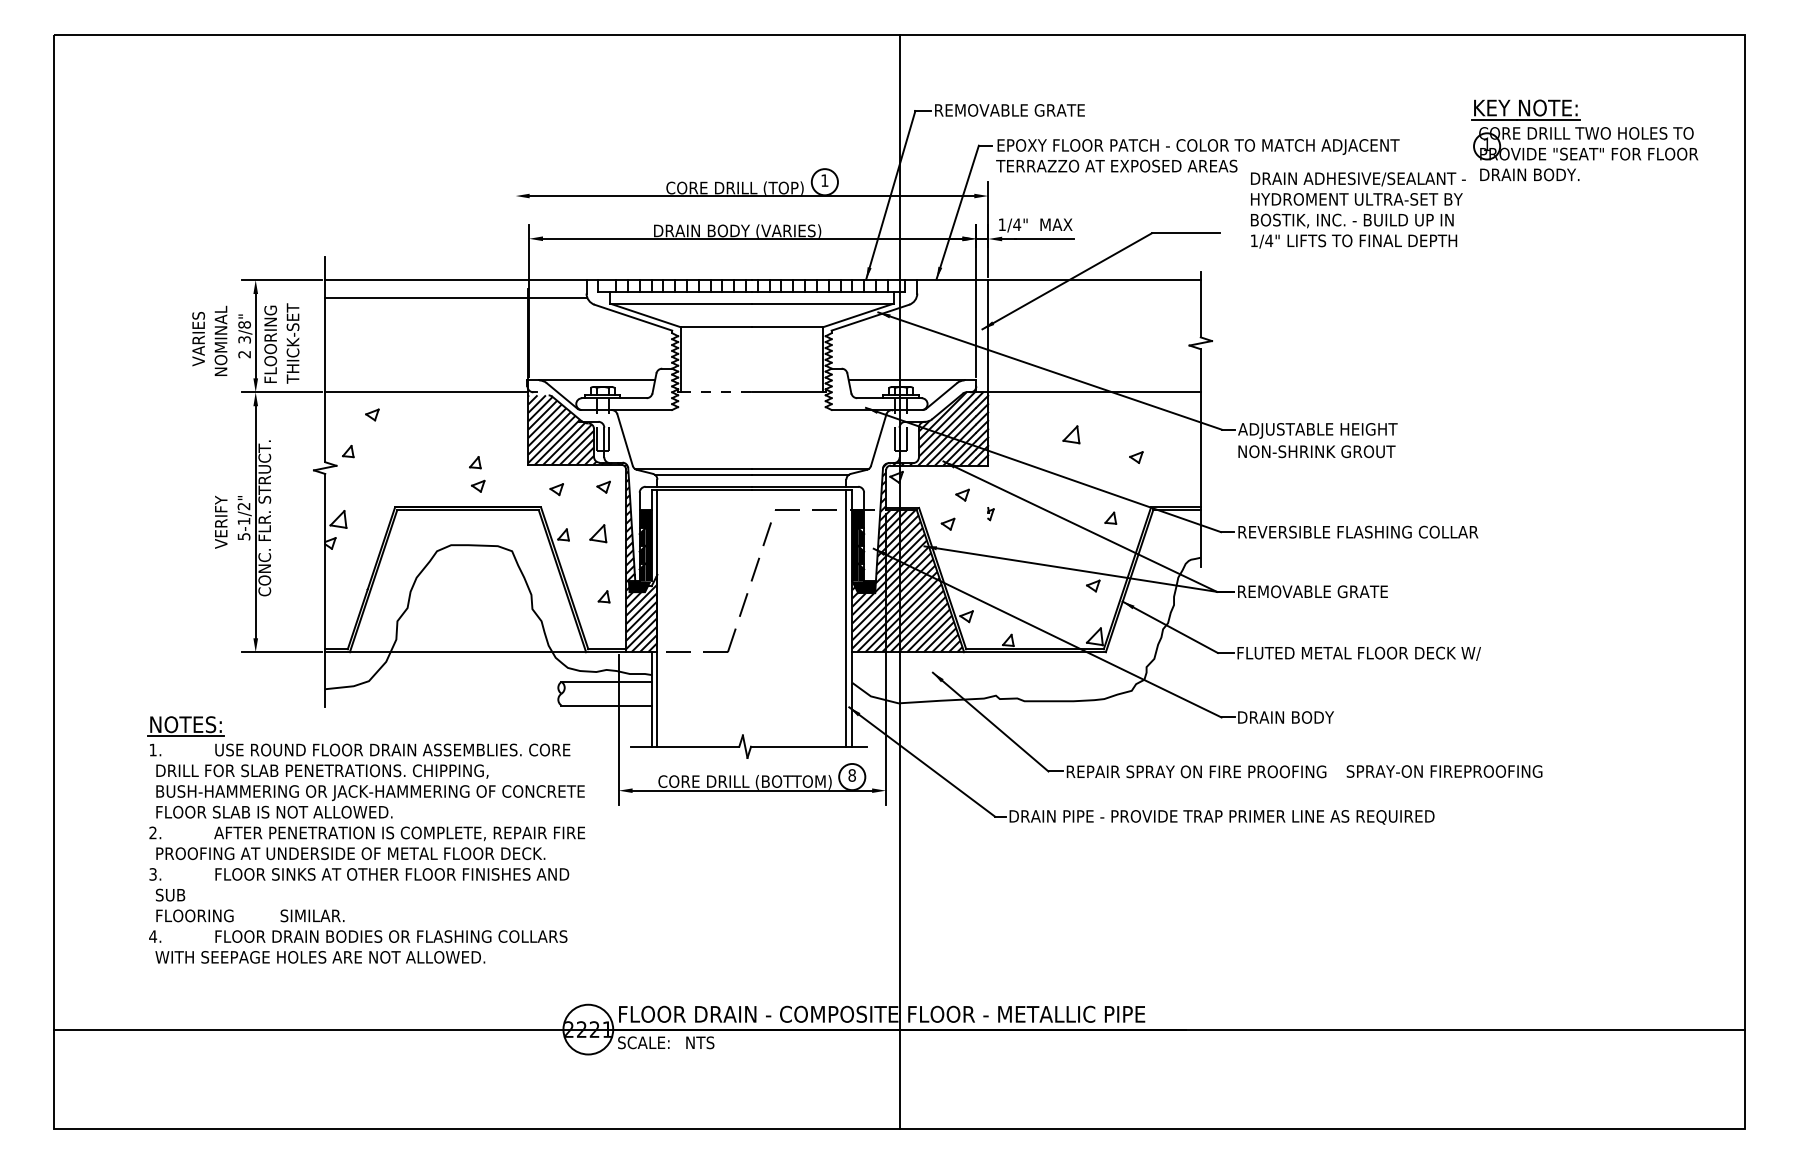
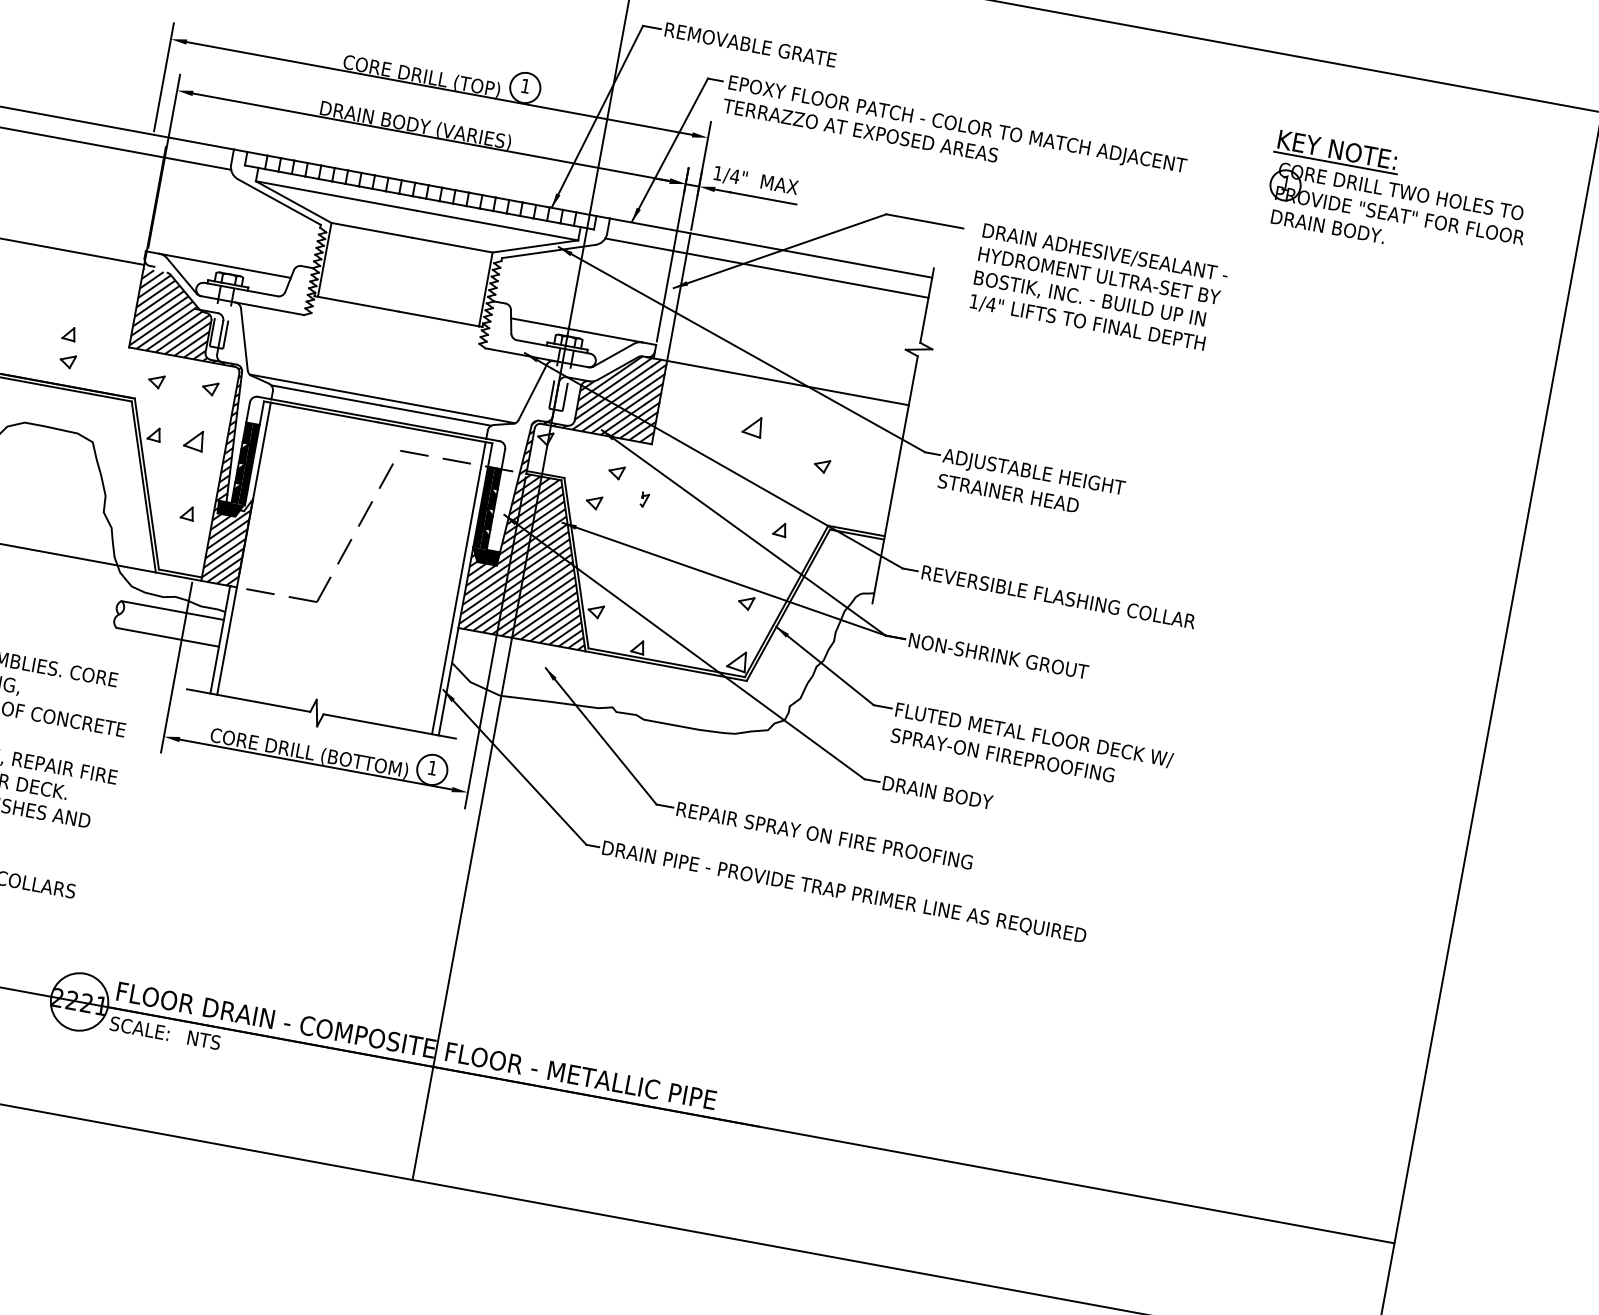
text: (1358, 210) -> (1099, 288), moved
line: (515, 229) -> (163, 77), added
line: (1058, 297) -> (766, 267), added
line: (717, 392) -> (359, 304), dashed -> solid
text: (1316, 451) -> (1027, 496), NON-SHRINK GROUT -> STRAINER HEAD
text: (1317, 591) -> (999, 656), REMOVABLE GRATE -> NON-SHRINK GROUT
text: (1444, 771) -> (1002, 755), moved
text: (851, 775) -> (431, 767), 8 -> 1

